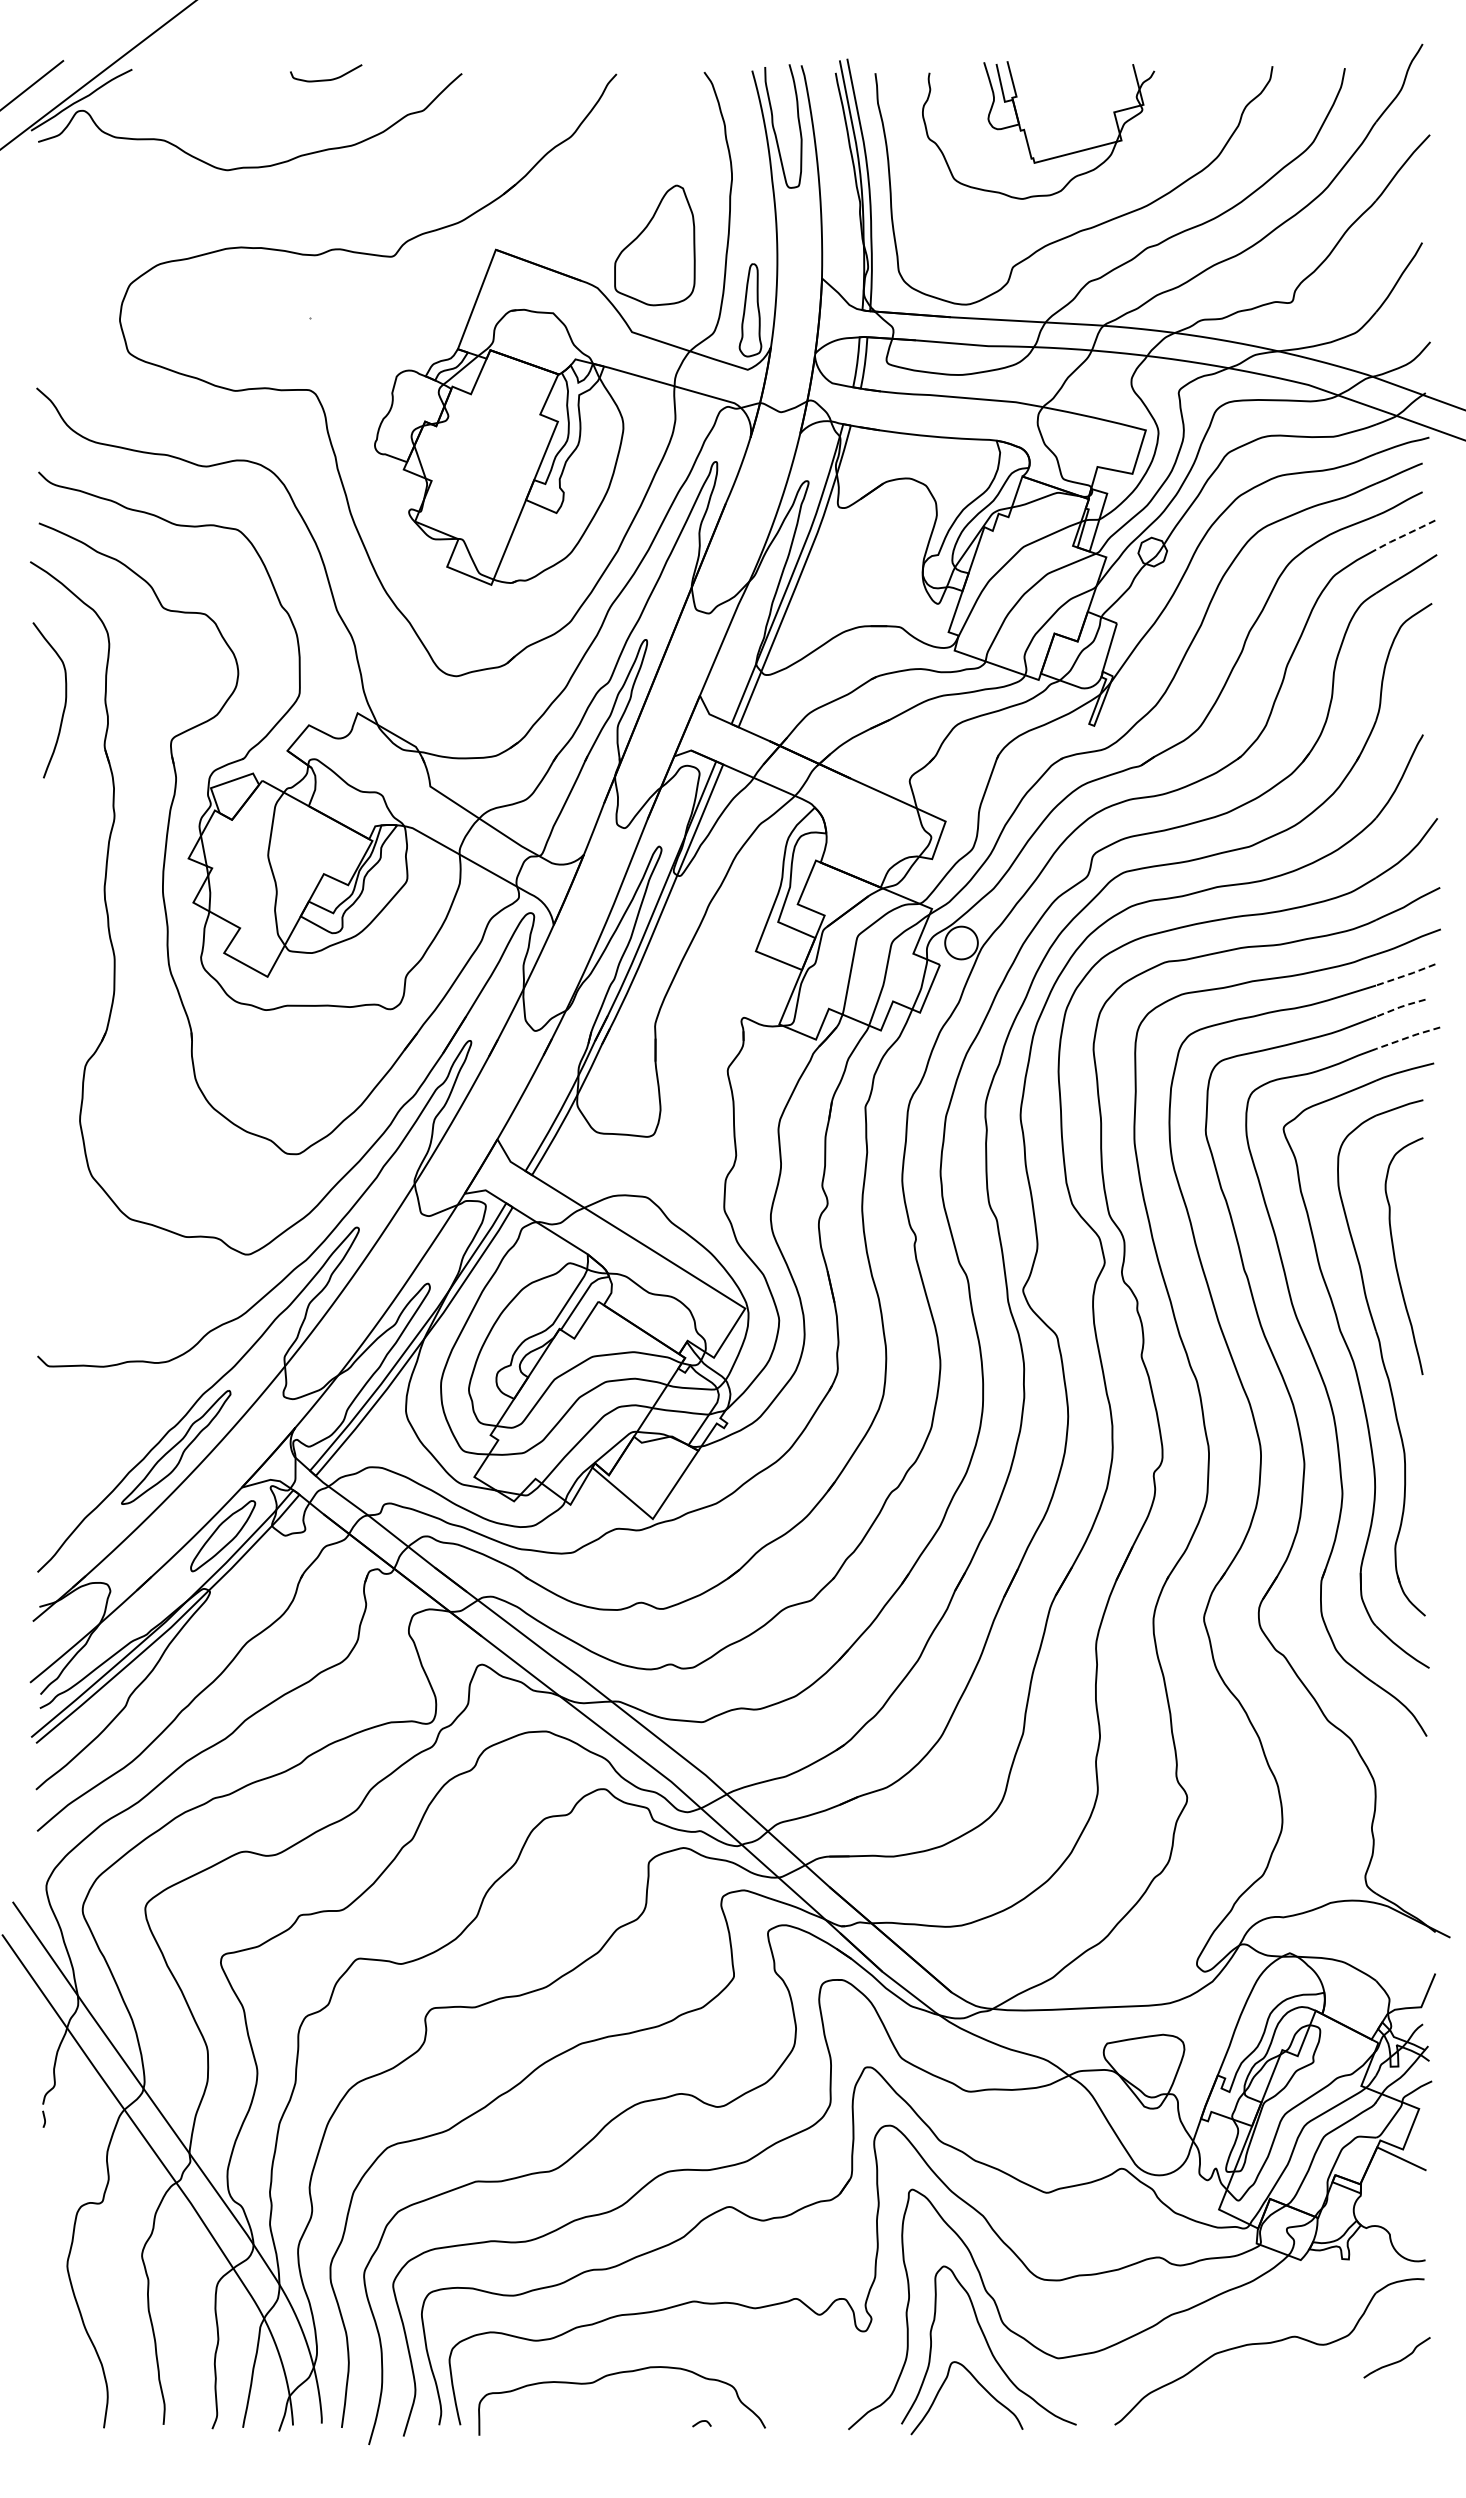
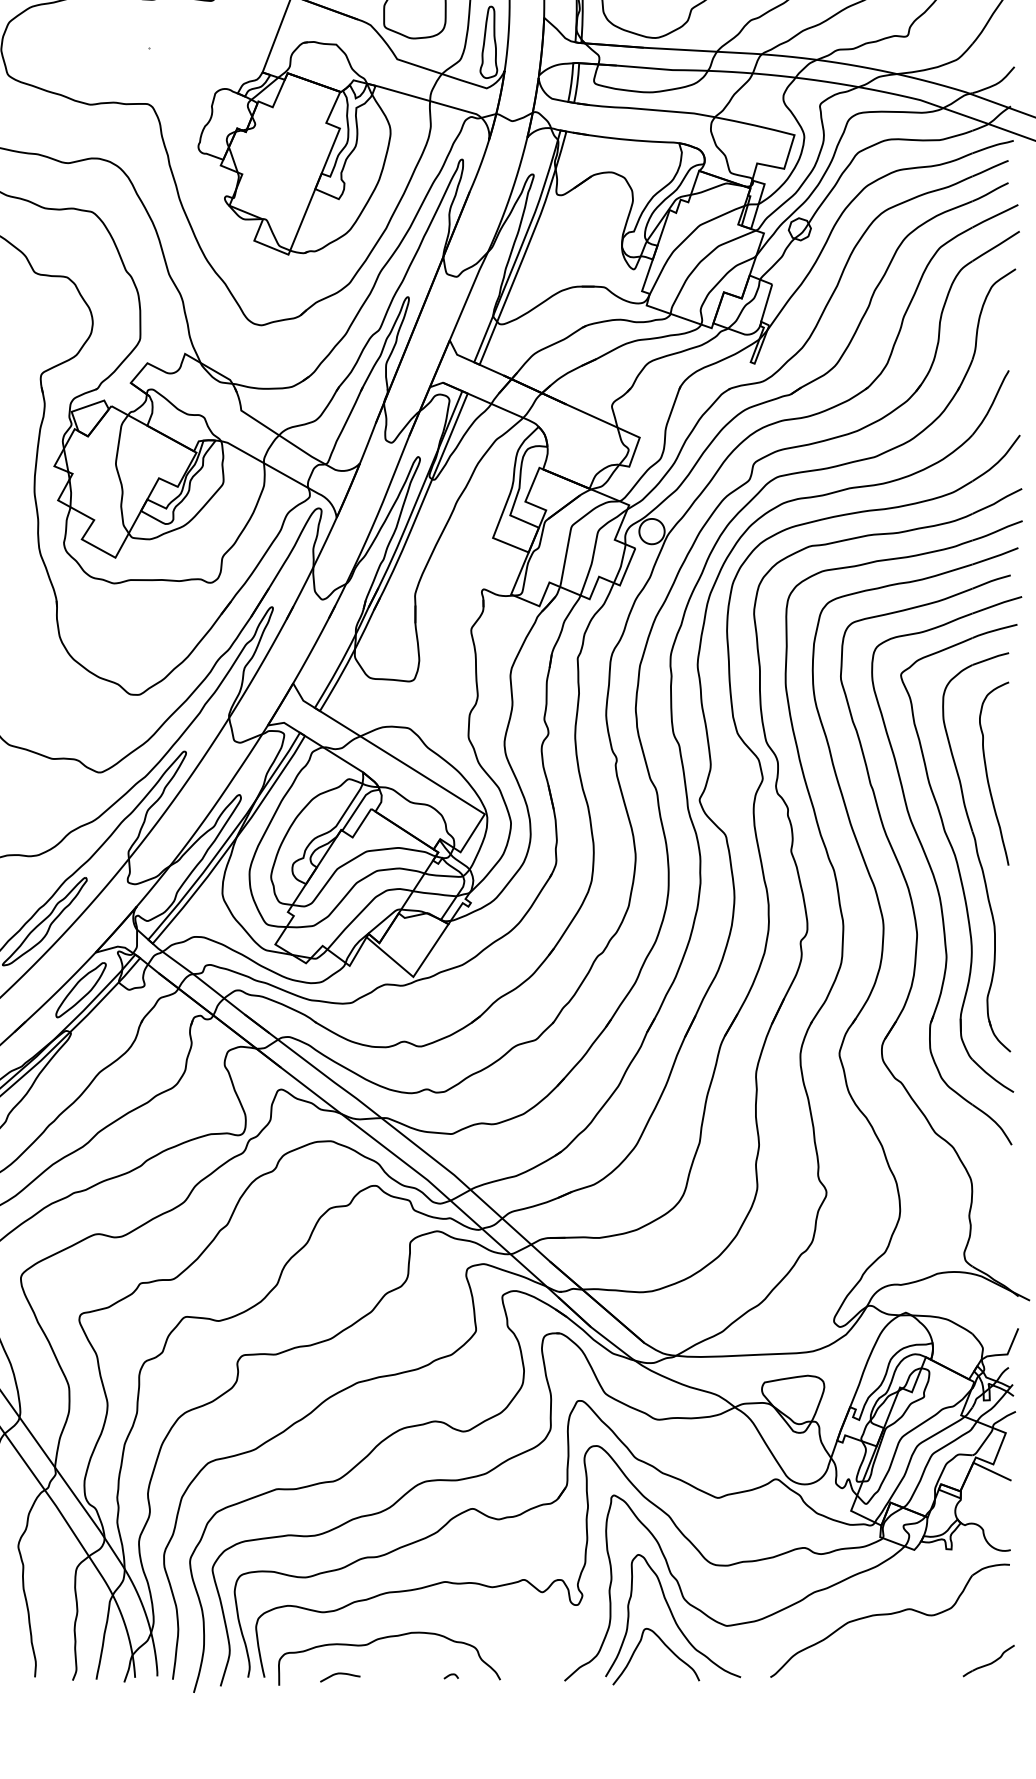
line: (1404, 535) -> (994, 216), dashed -> solid
line: (1405, 975) -> (995, 556), dashed -> solid
line: (1399, 1007) -> (990, 581), dashed -> solid
line: (1408, 1037) -> (997, 604), dashed -> solid
part: (1396, 2357) -> (988, 1660), moved
curve: (558, 2420) -> (340, 1673), added

